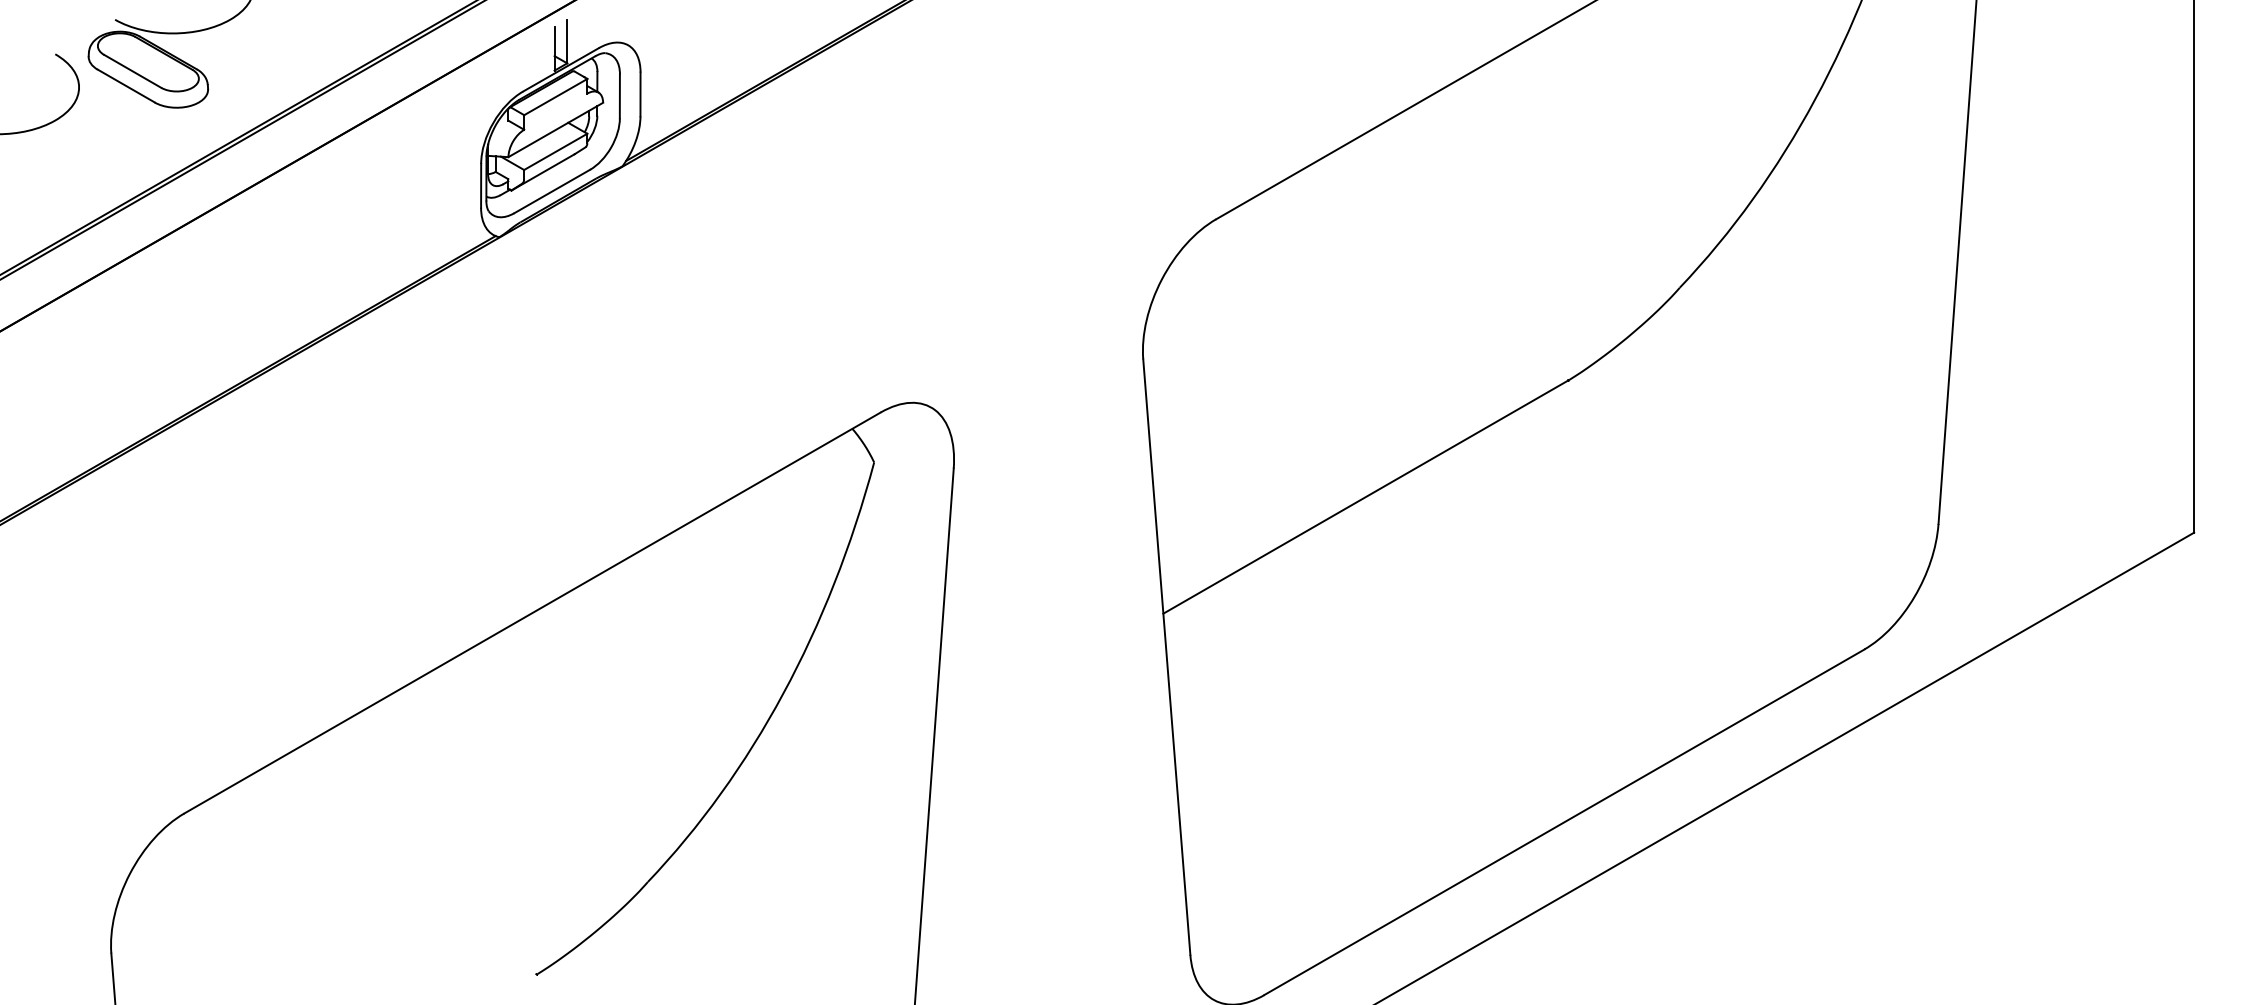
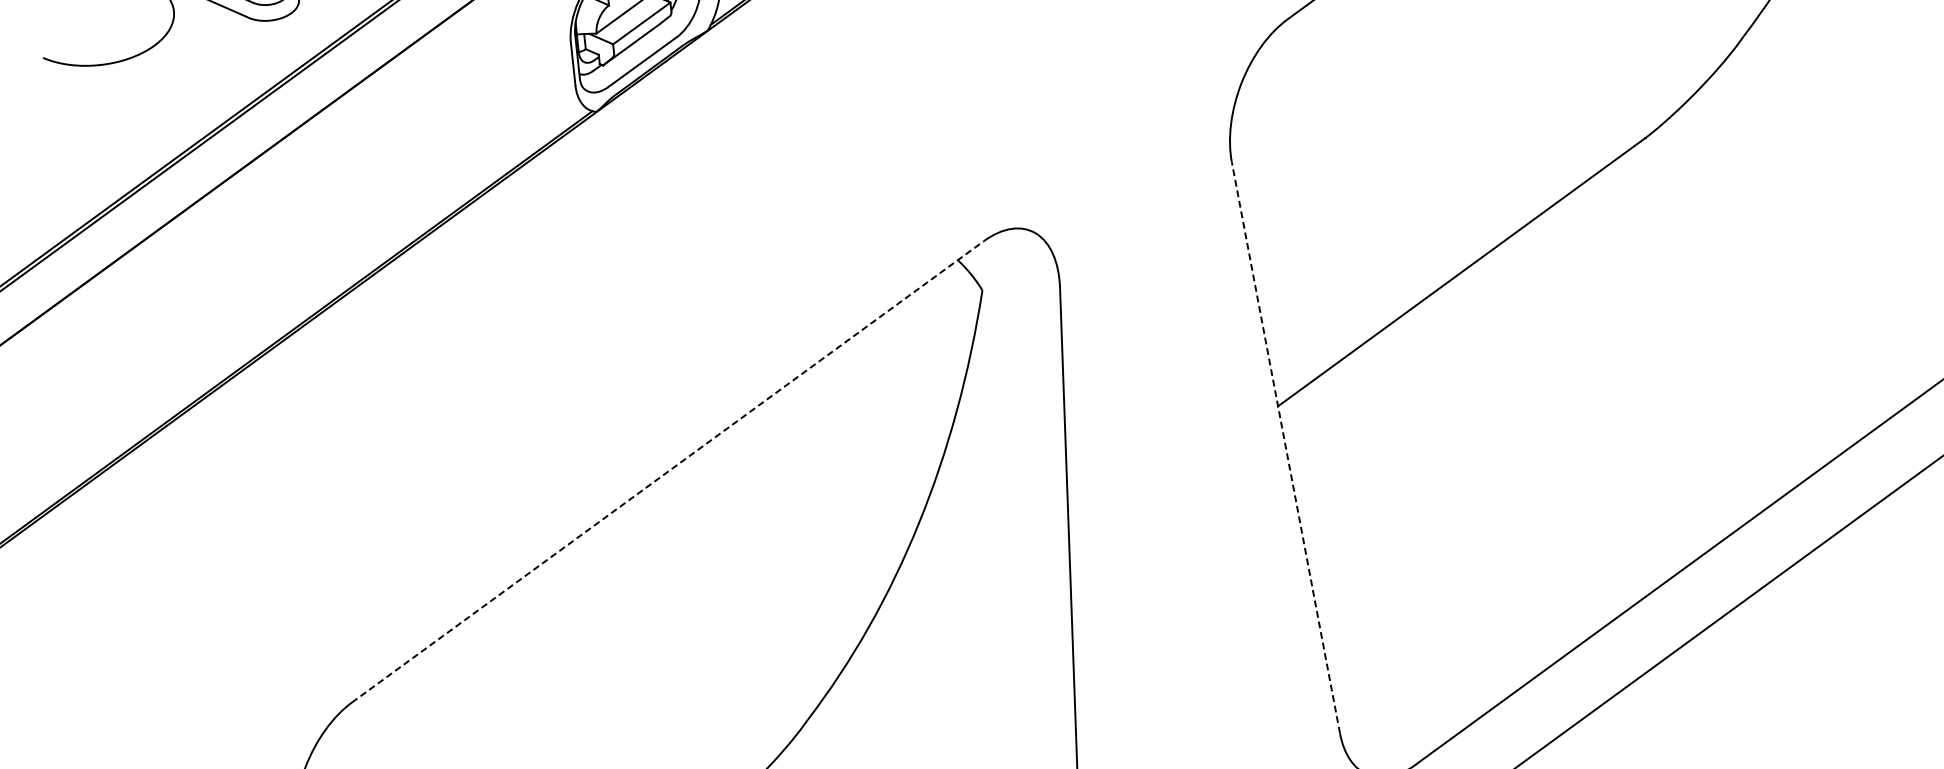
line: (532, 613) -> (667, 472), solid -> dashed
line: (1166, 657) -> (1285, 448), solid -> dashed

